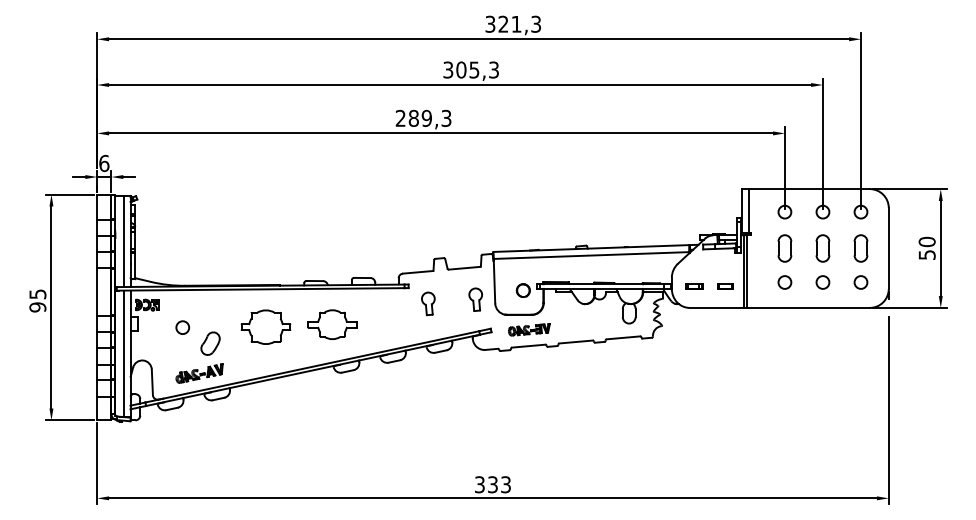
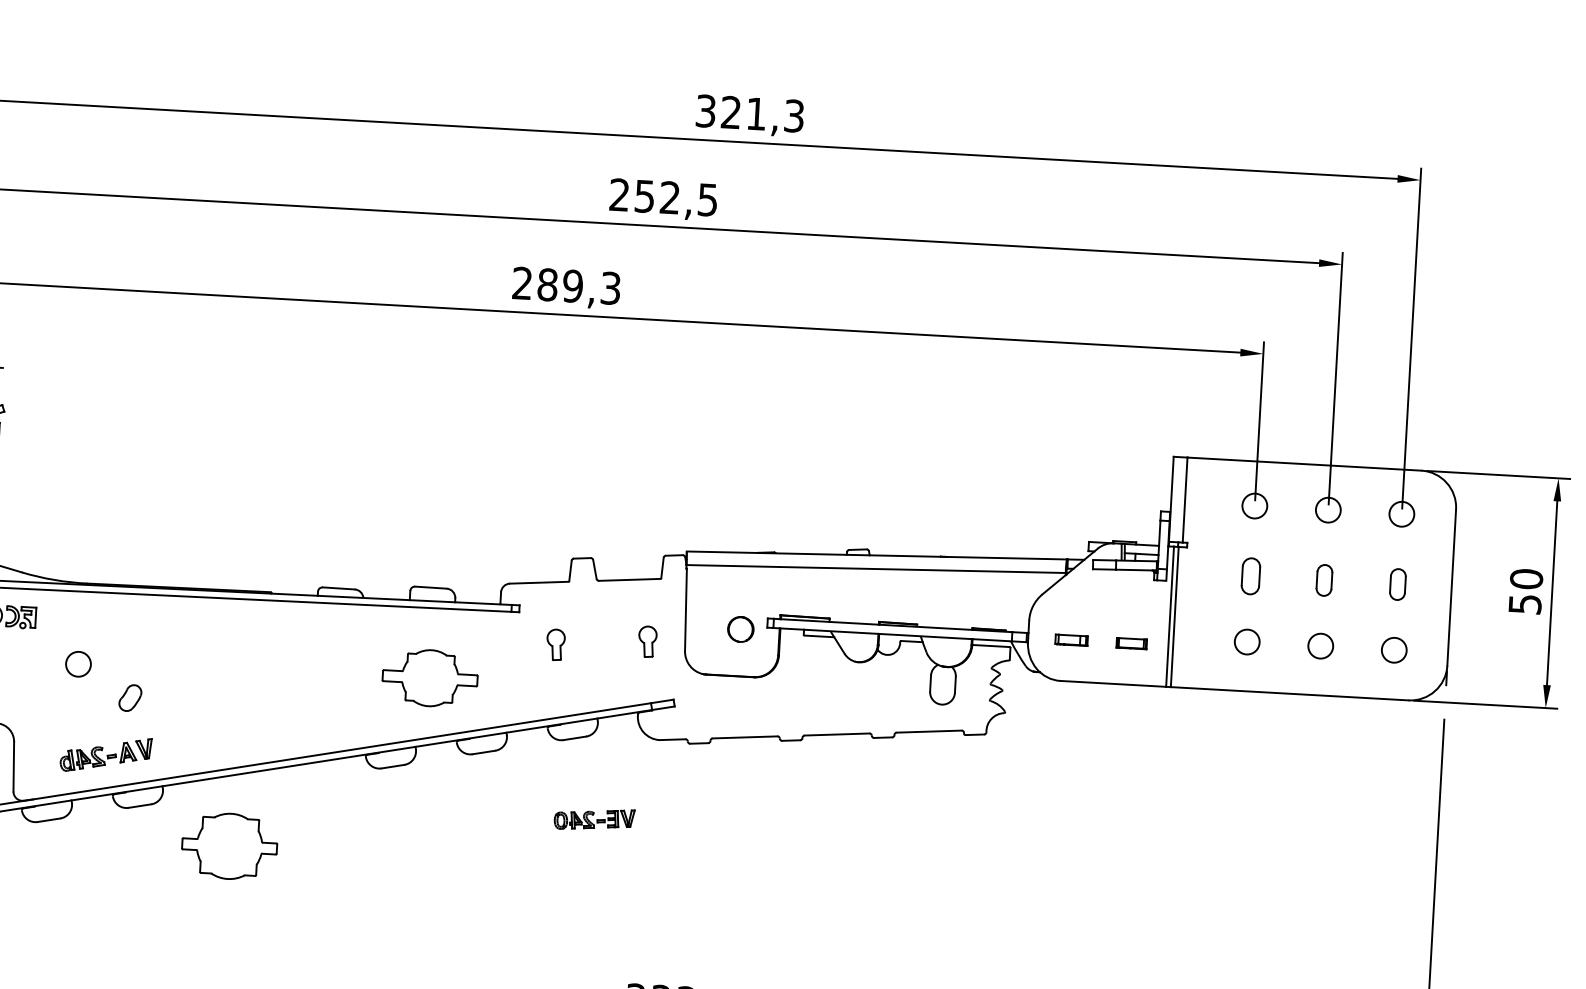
text: (470, 69) -> (662, 196), 305,3 -> 252,5
part: (784, 248) -> (1250, 576), size x0.7
part: (822, 248) -> (1323, 580), size x0.6
part: (860, 248) -> (1396, 584), size x0.6
part: (475, 299) -> (647, 641), size x0.7
part: (428, 303) -> (556, 644), size x0.7
part: (332, 324) -> (430, 677), moved
part: (265, 326) -> (228, 844), moved
part: (529, 329) -> (594, 818), moved
part: (210, 343) -> (130, 697), size x0.6

